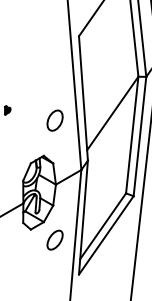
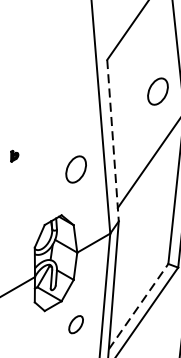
part: (117, 60) -> (157, 91), added
line: (83, 98) -> (113, 140), solid -> dashed
line: (103, 225) -> (139, 305), solid -> dashed
part: (54, 239) -> (75, 323), size x0.7

